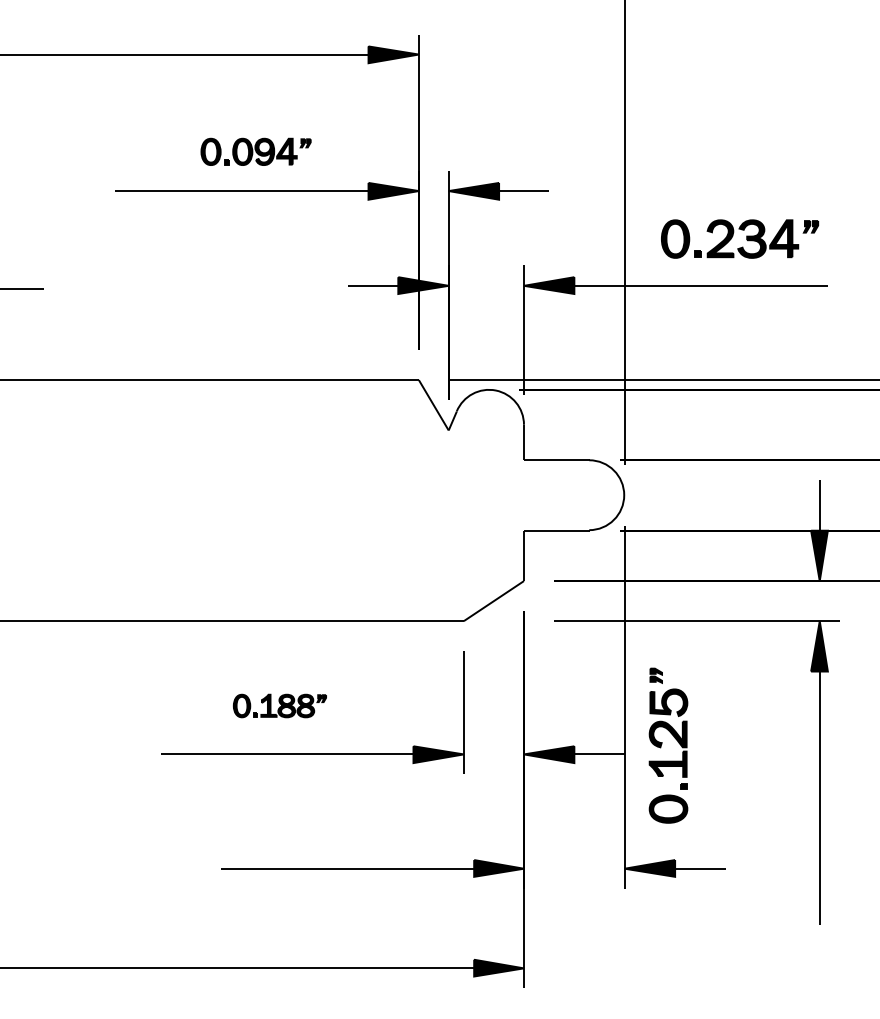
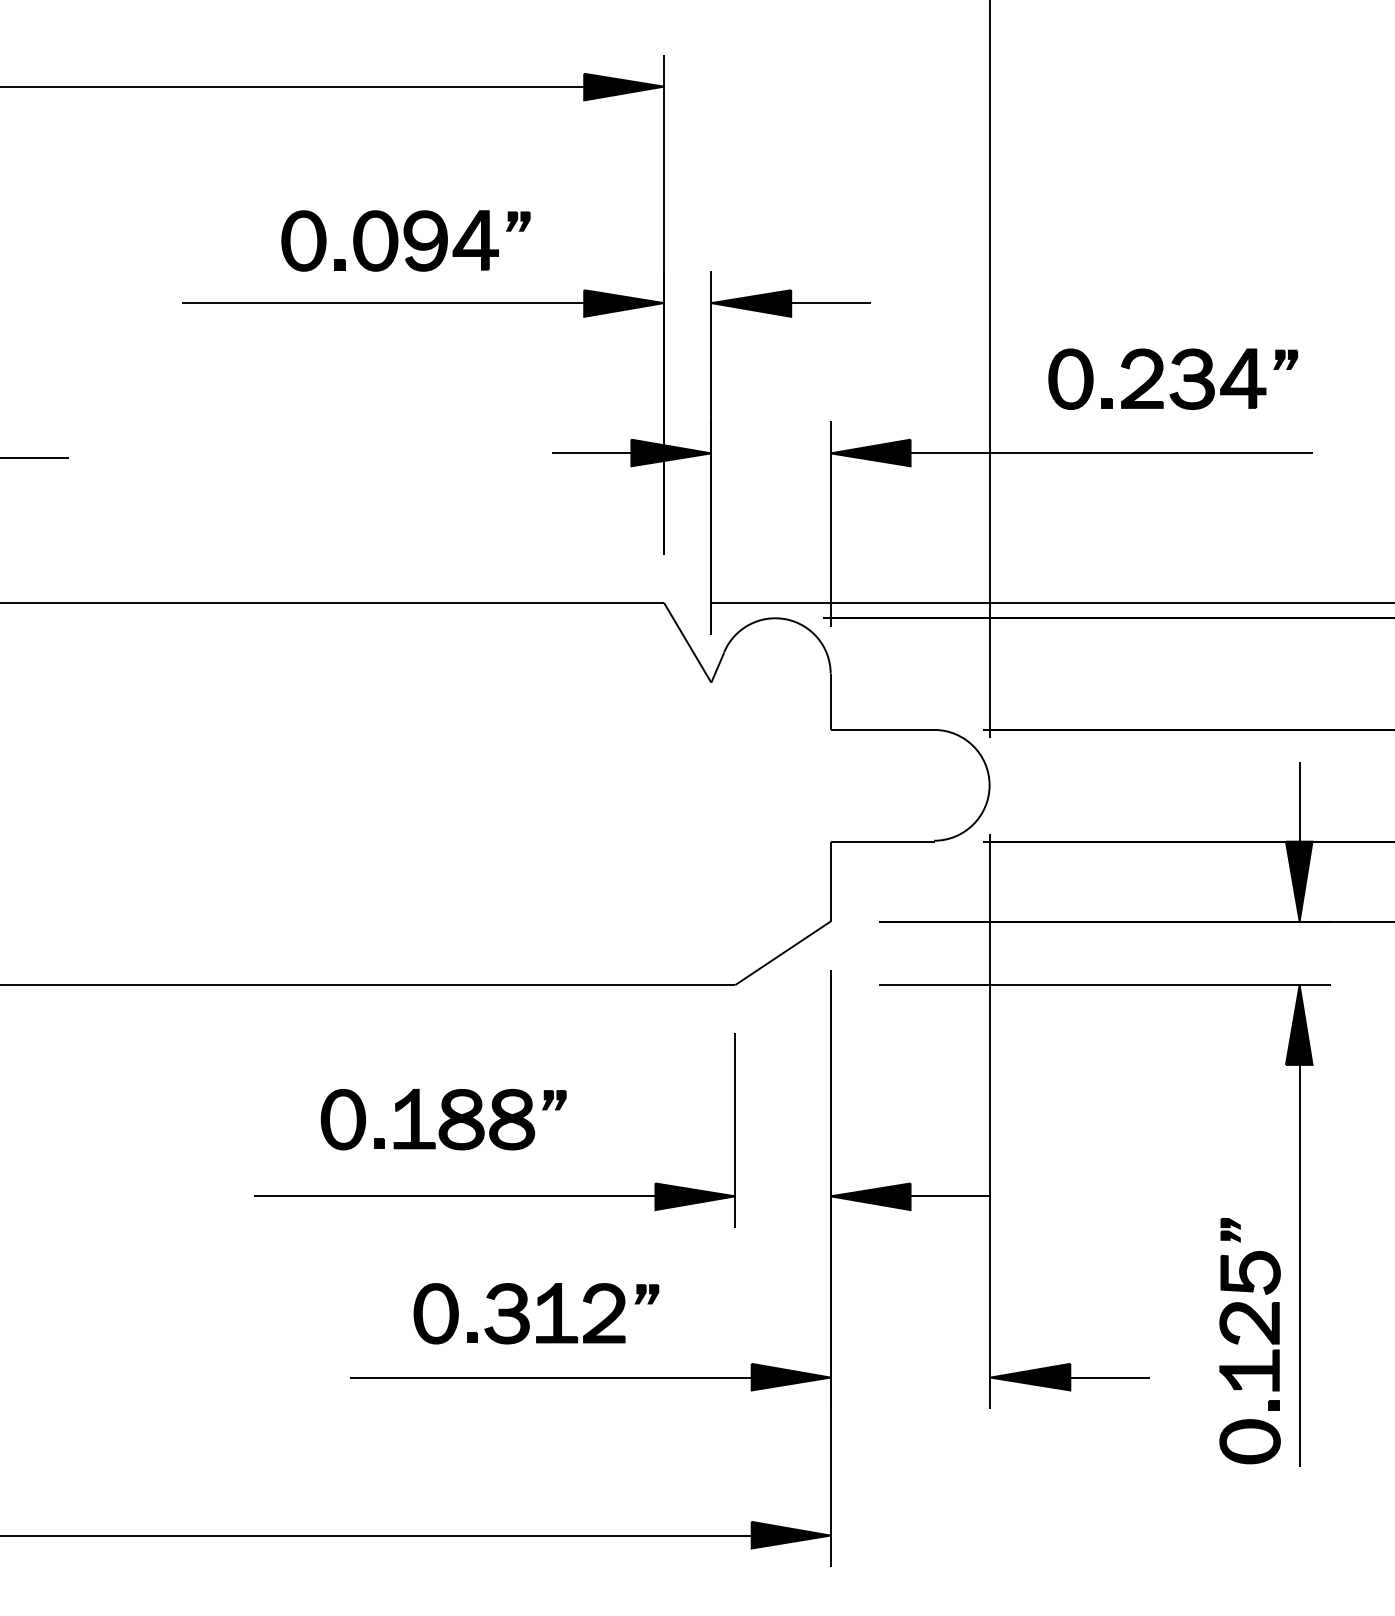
part: (255, 151) -> (404, 240), size x1.43
part: (279, 705) -> (443, 1118), size x1.67
part: (662, 744) -> (1240, 1339), moved
part: (338, 828) -> (536, 1313), added

